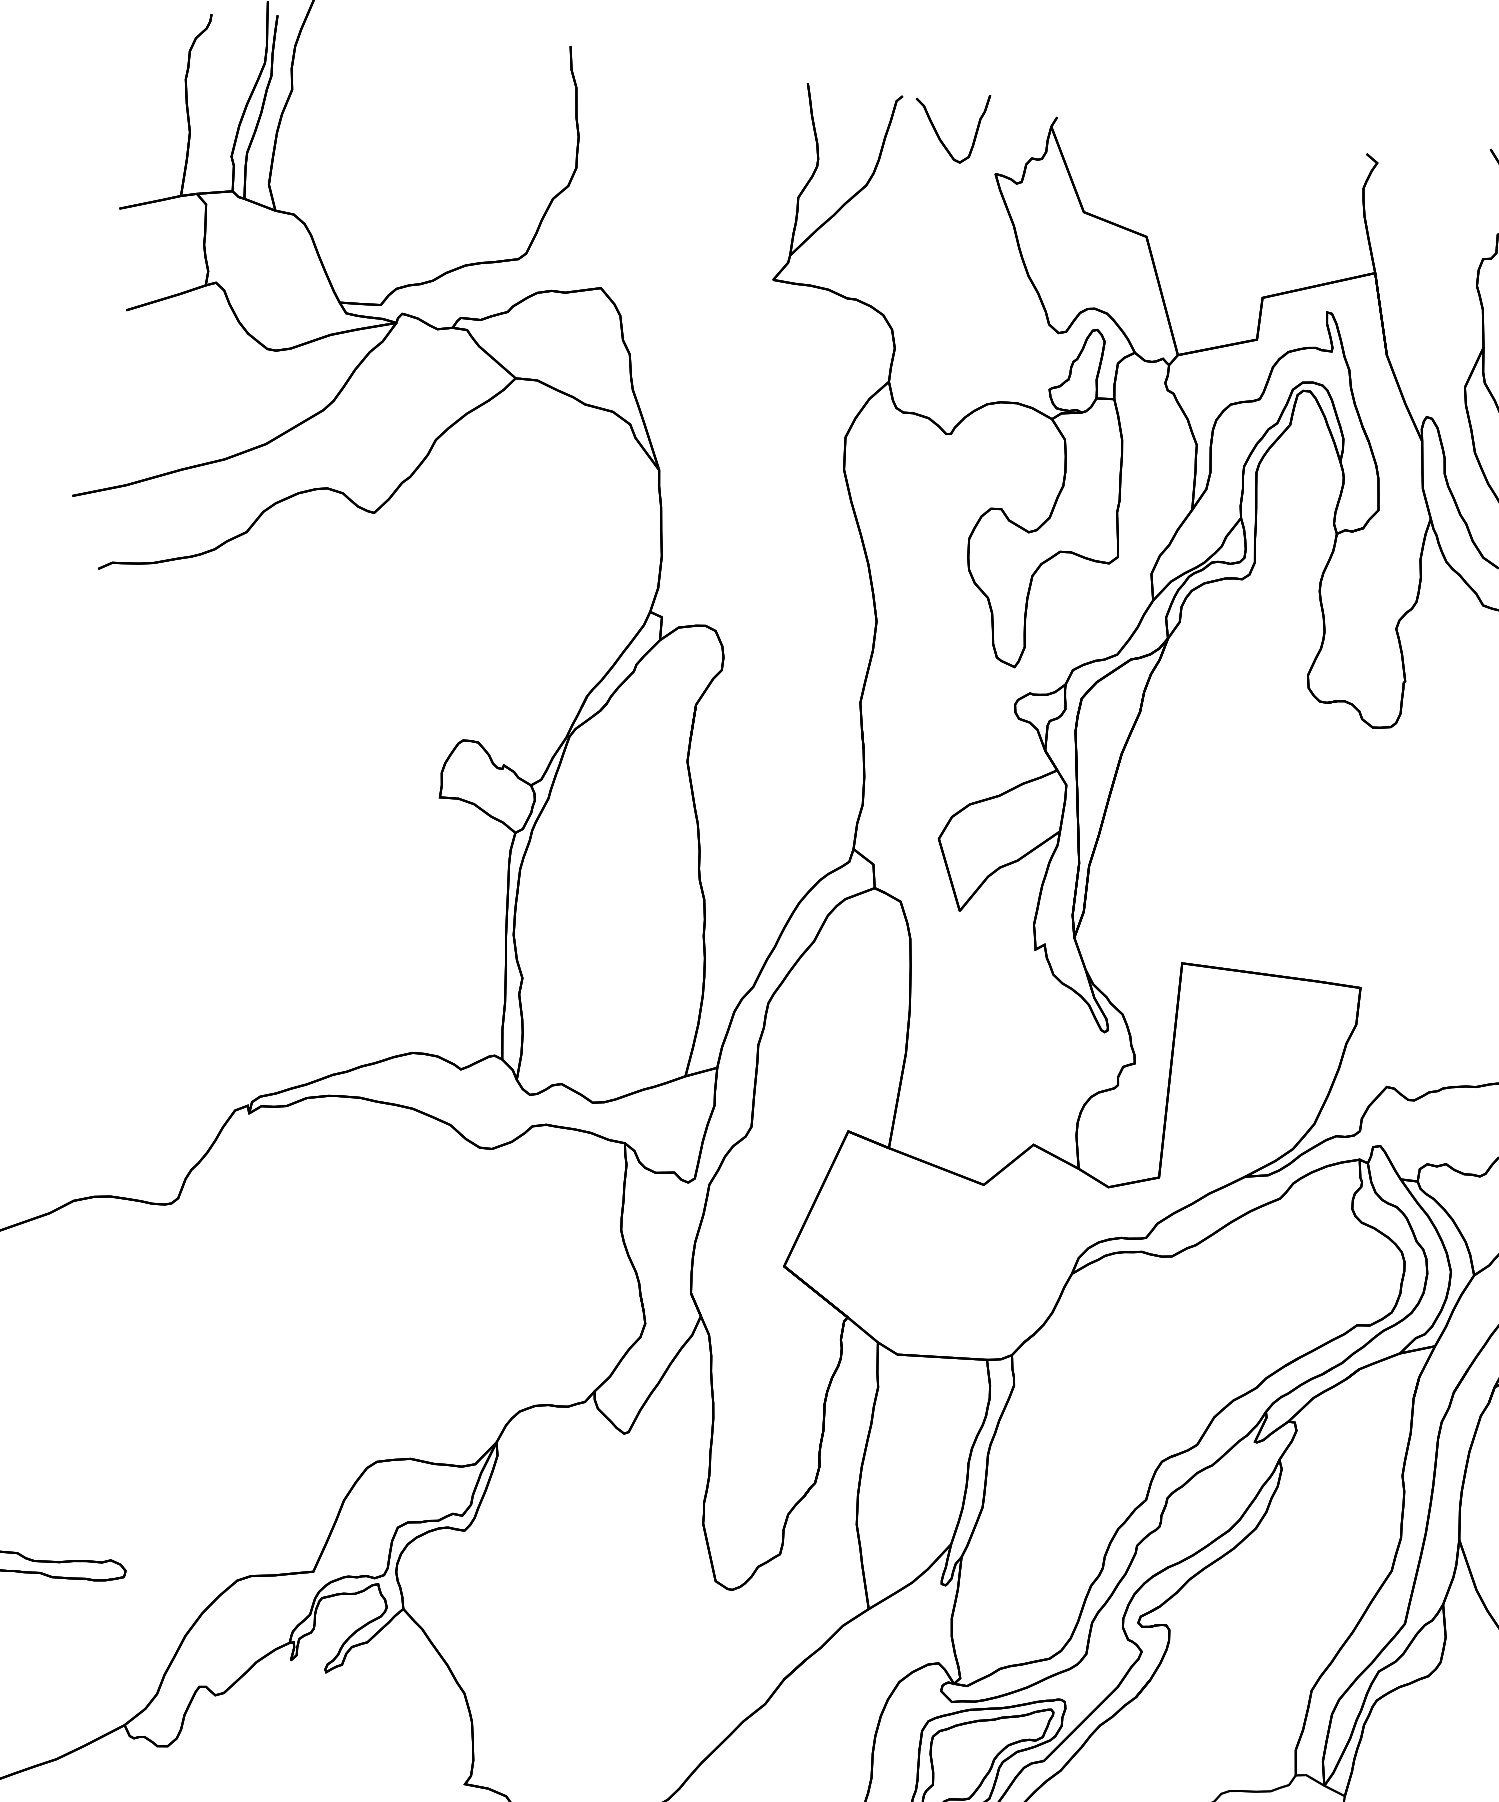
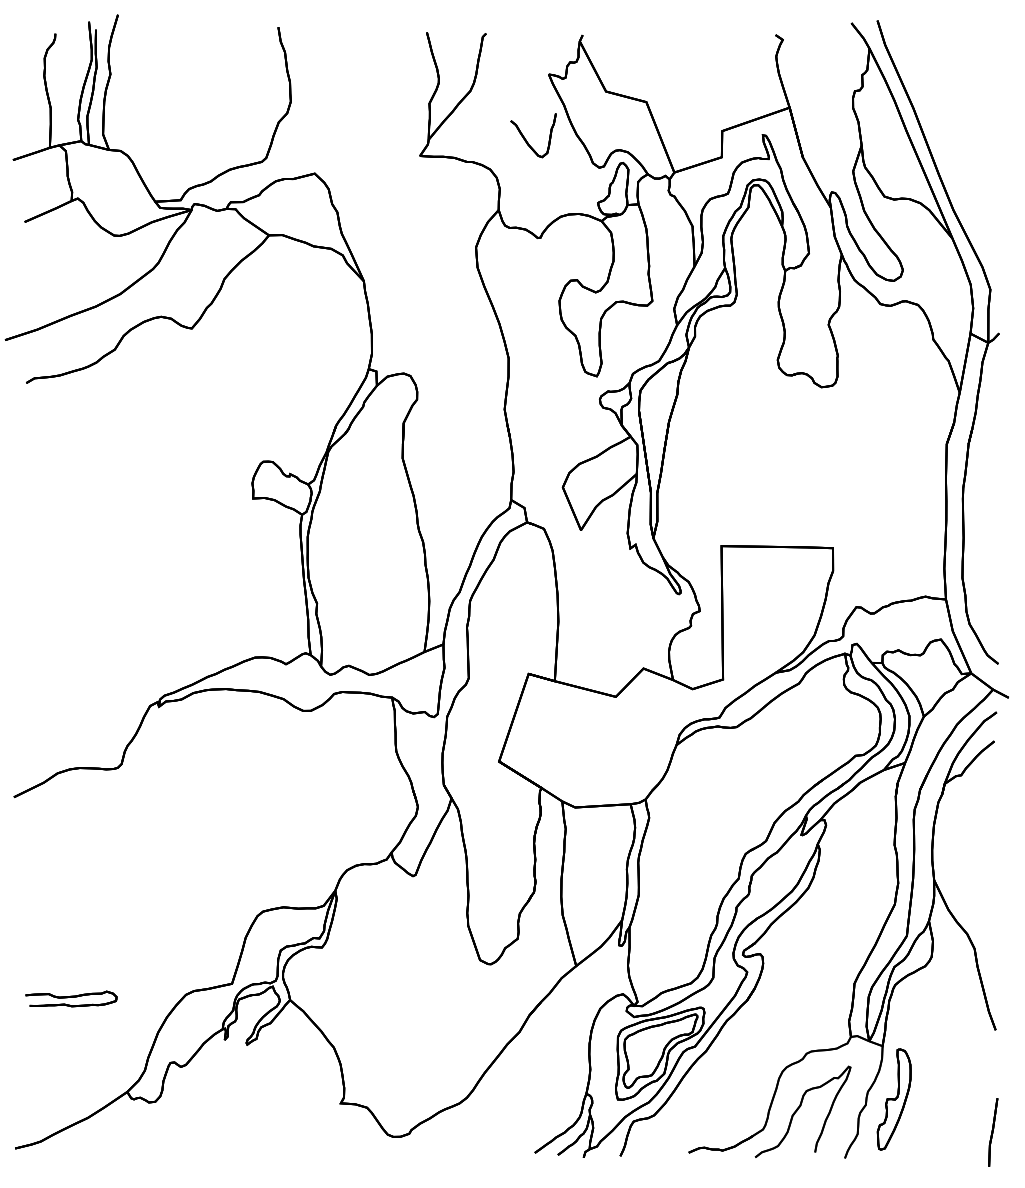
part: (938, 131) -> (526, 139), moved

